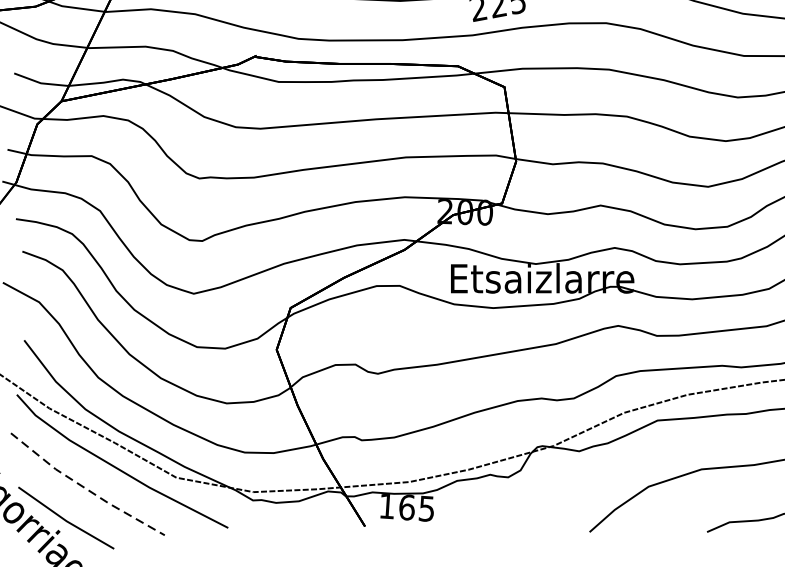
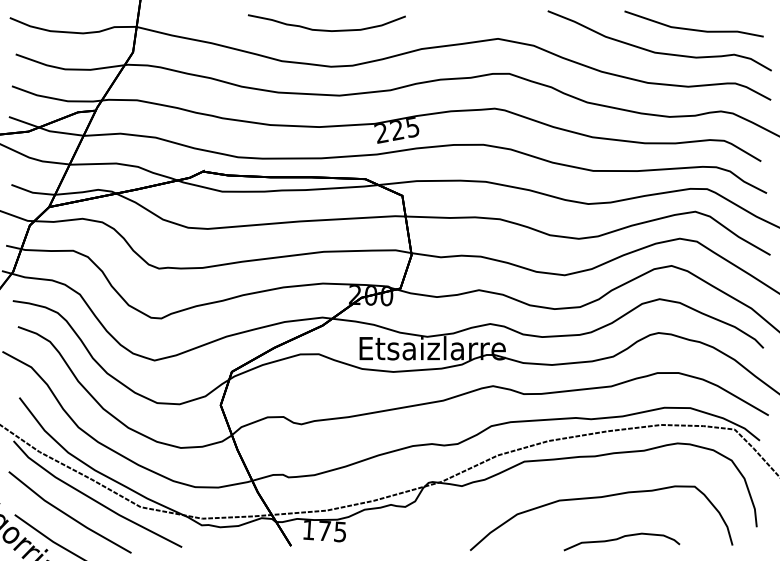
line: (85, 488) -> (68, 515), dashed -> solid
text: (406, 508) -> (324, 531), 165 -> 175

